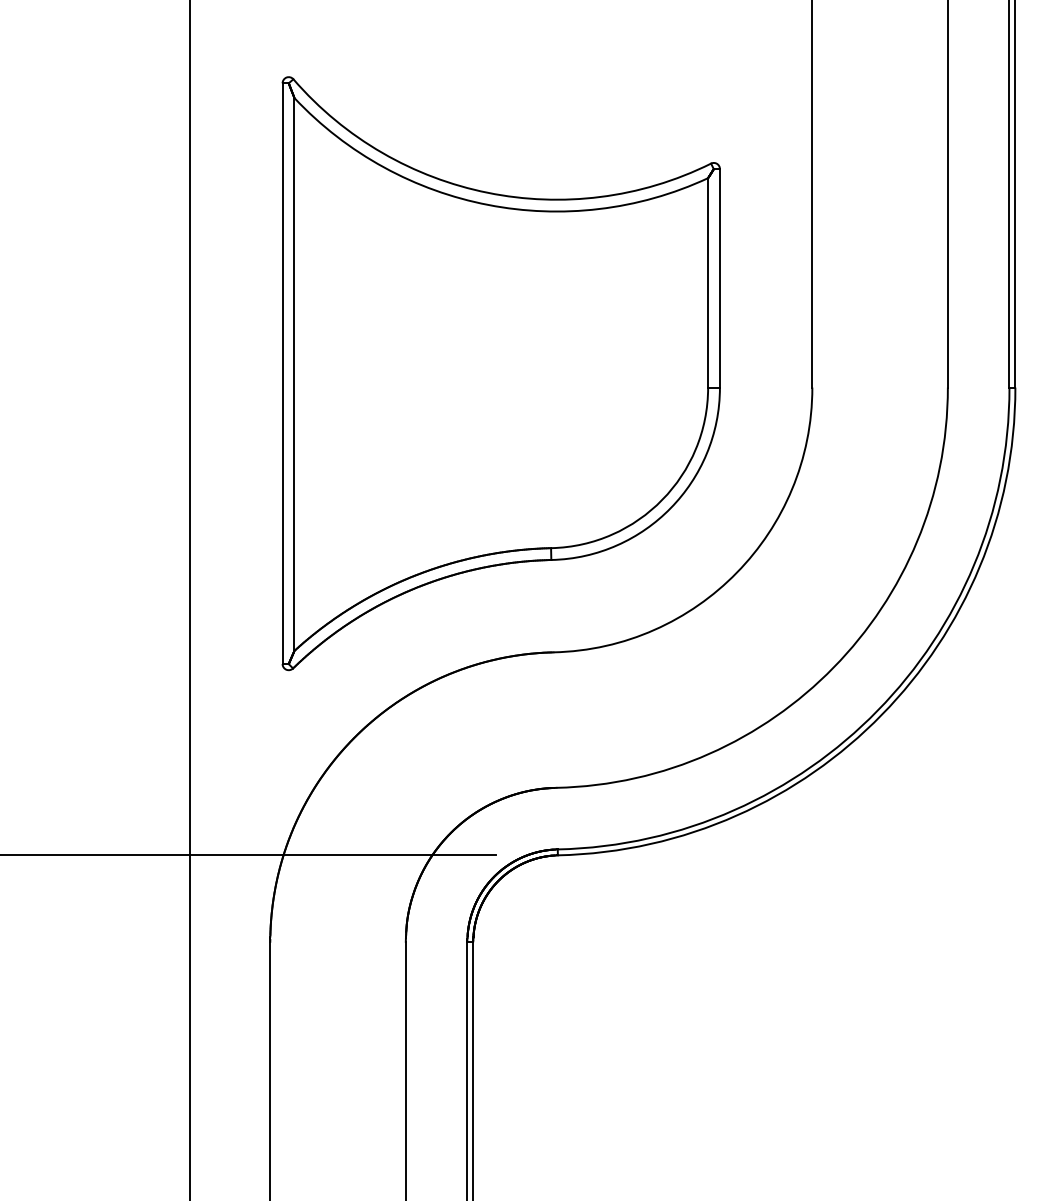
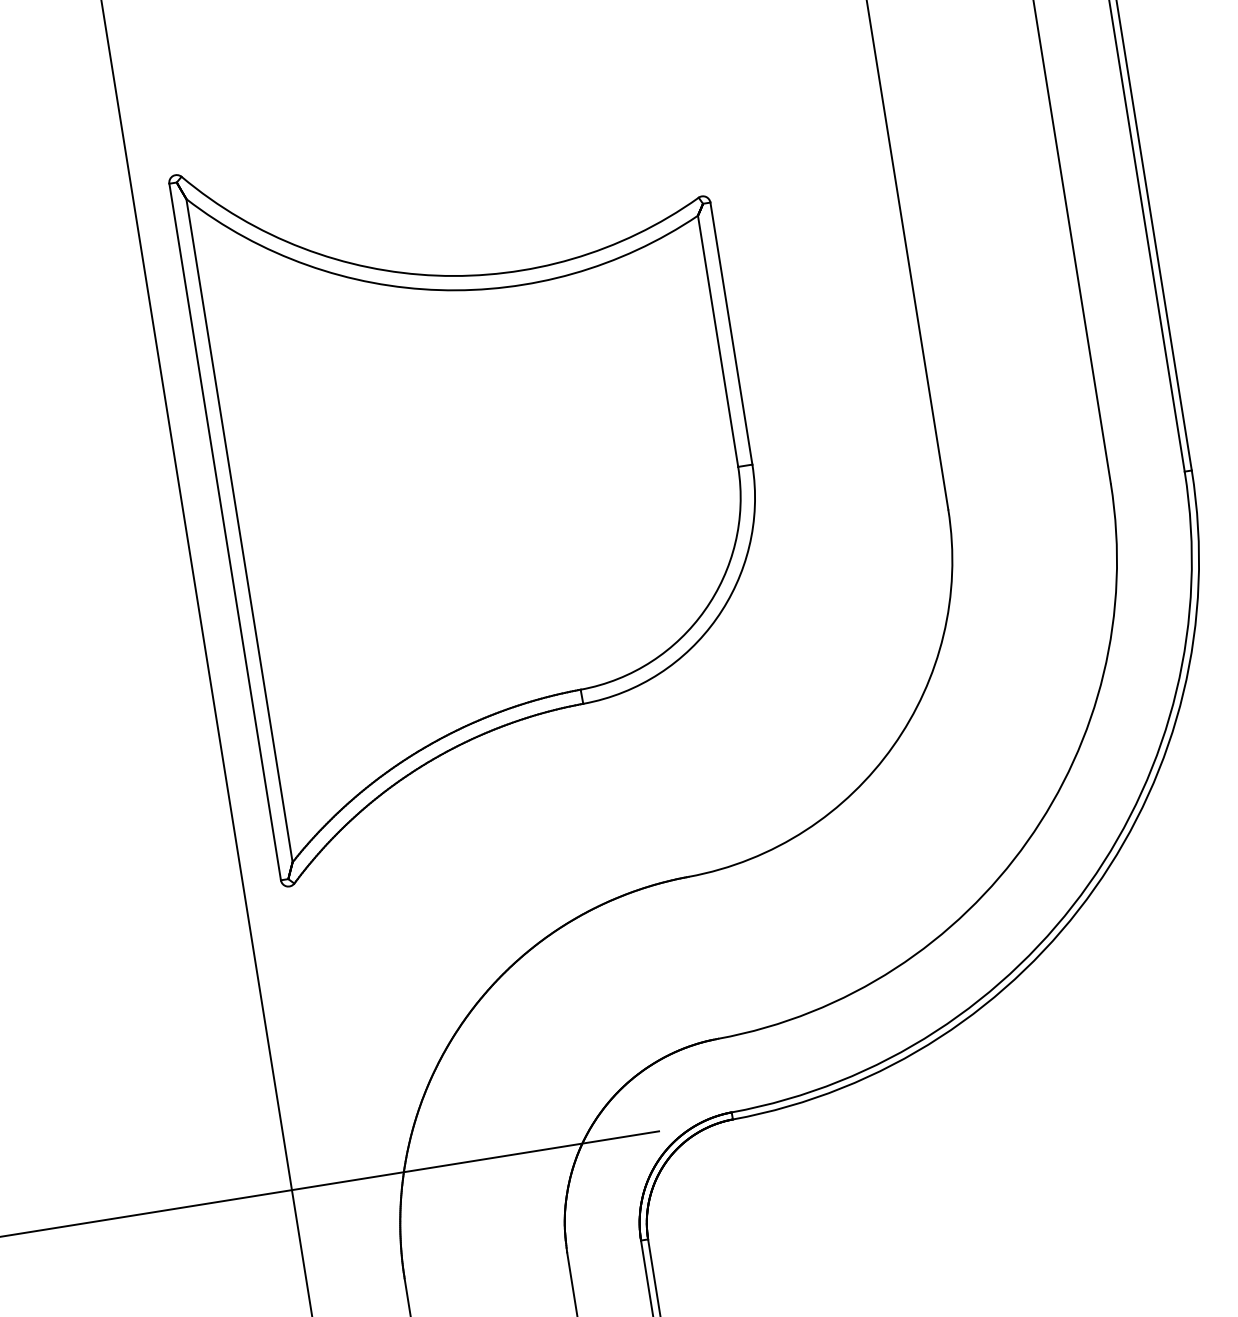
part: (500, 373) -> (486, 489), moved

